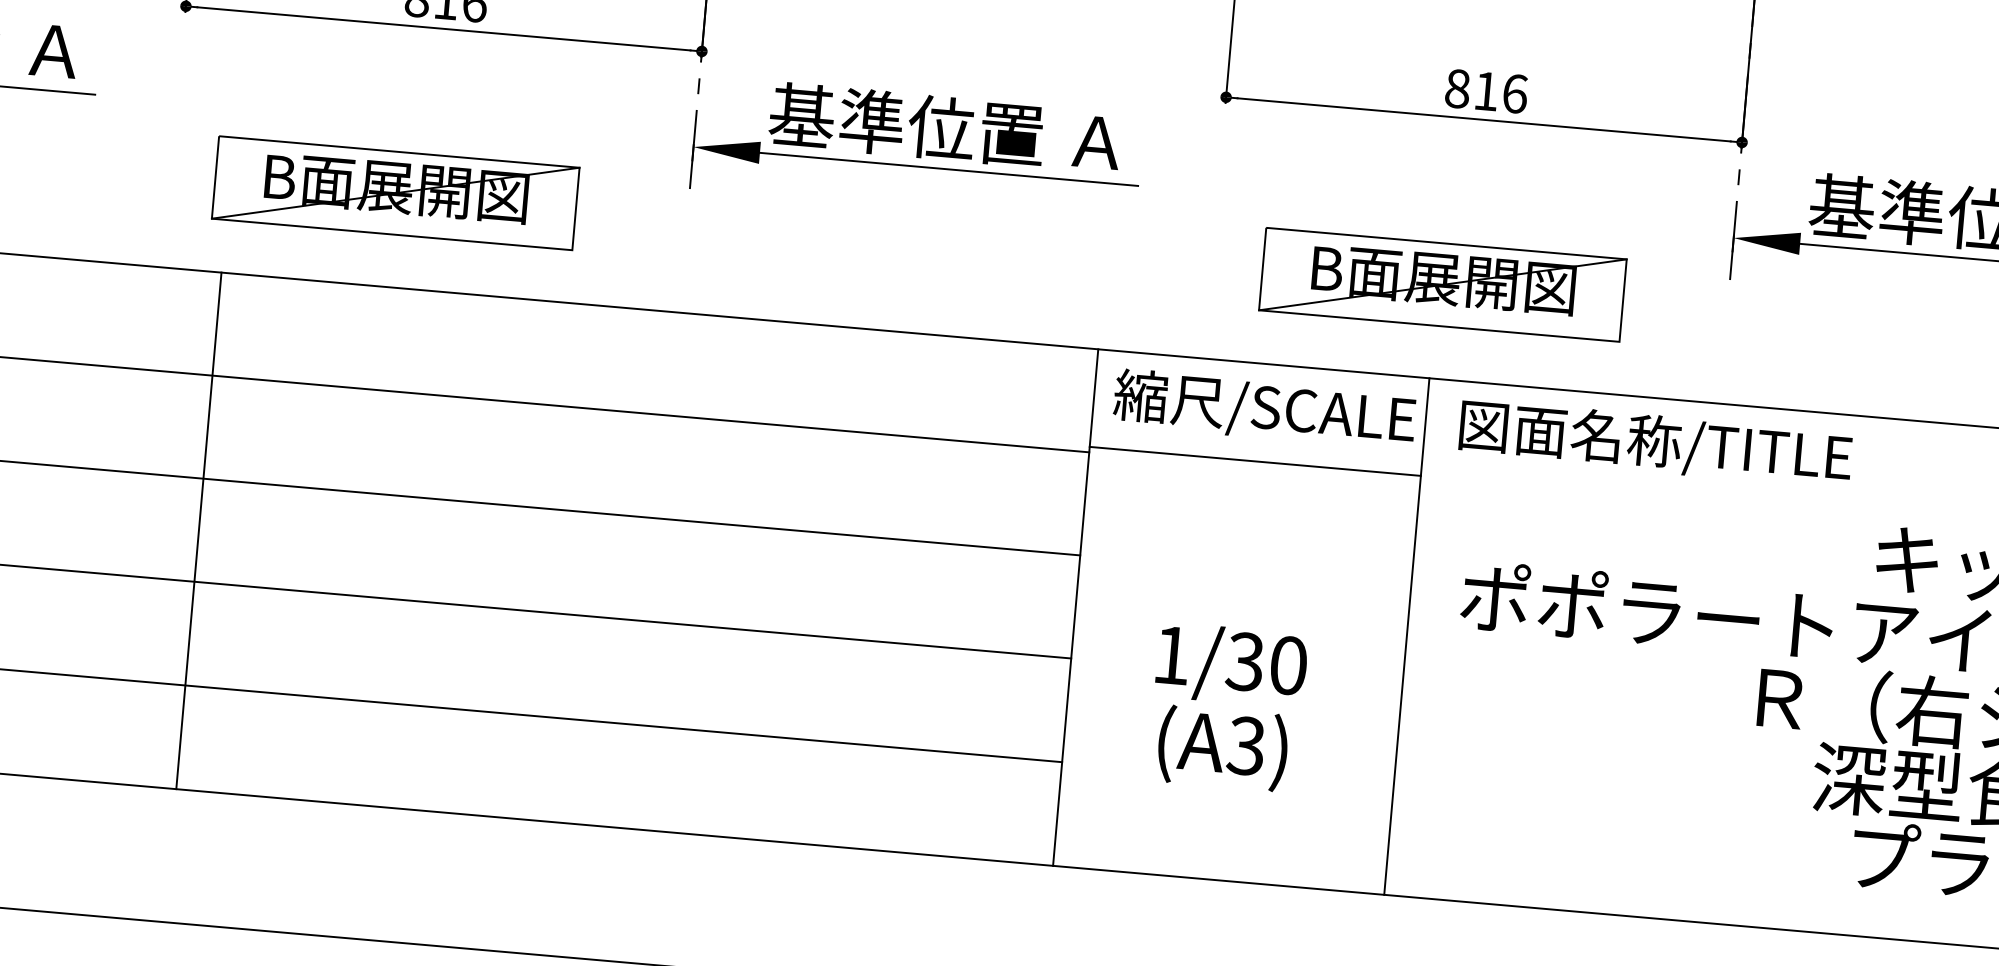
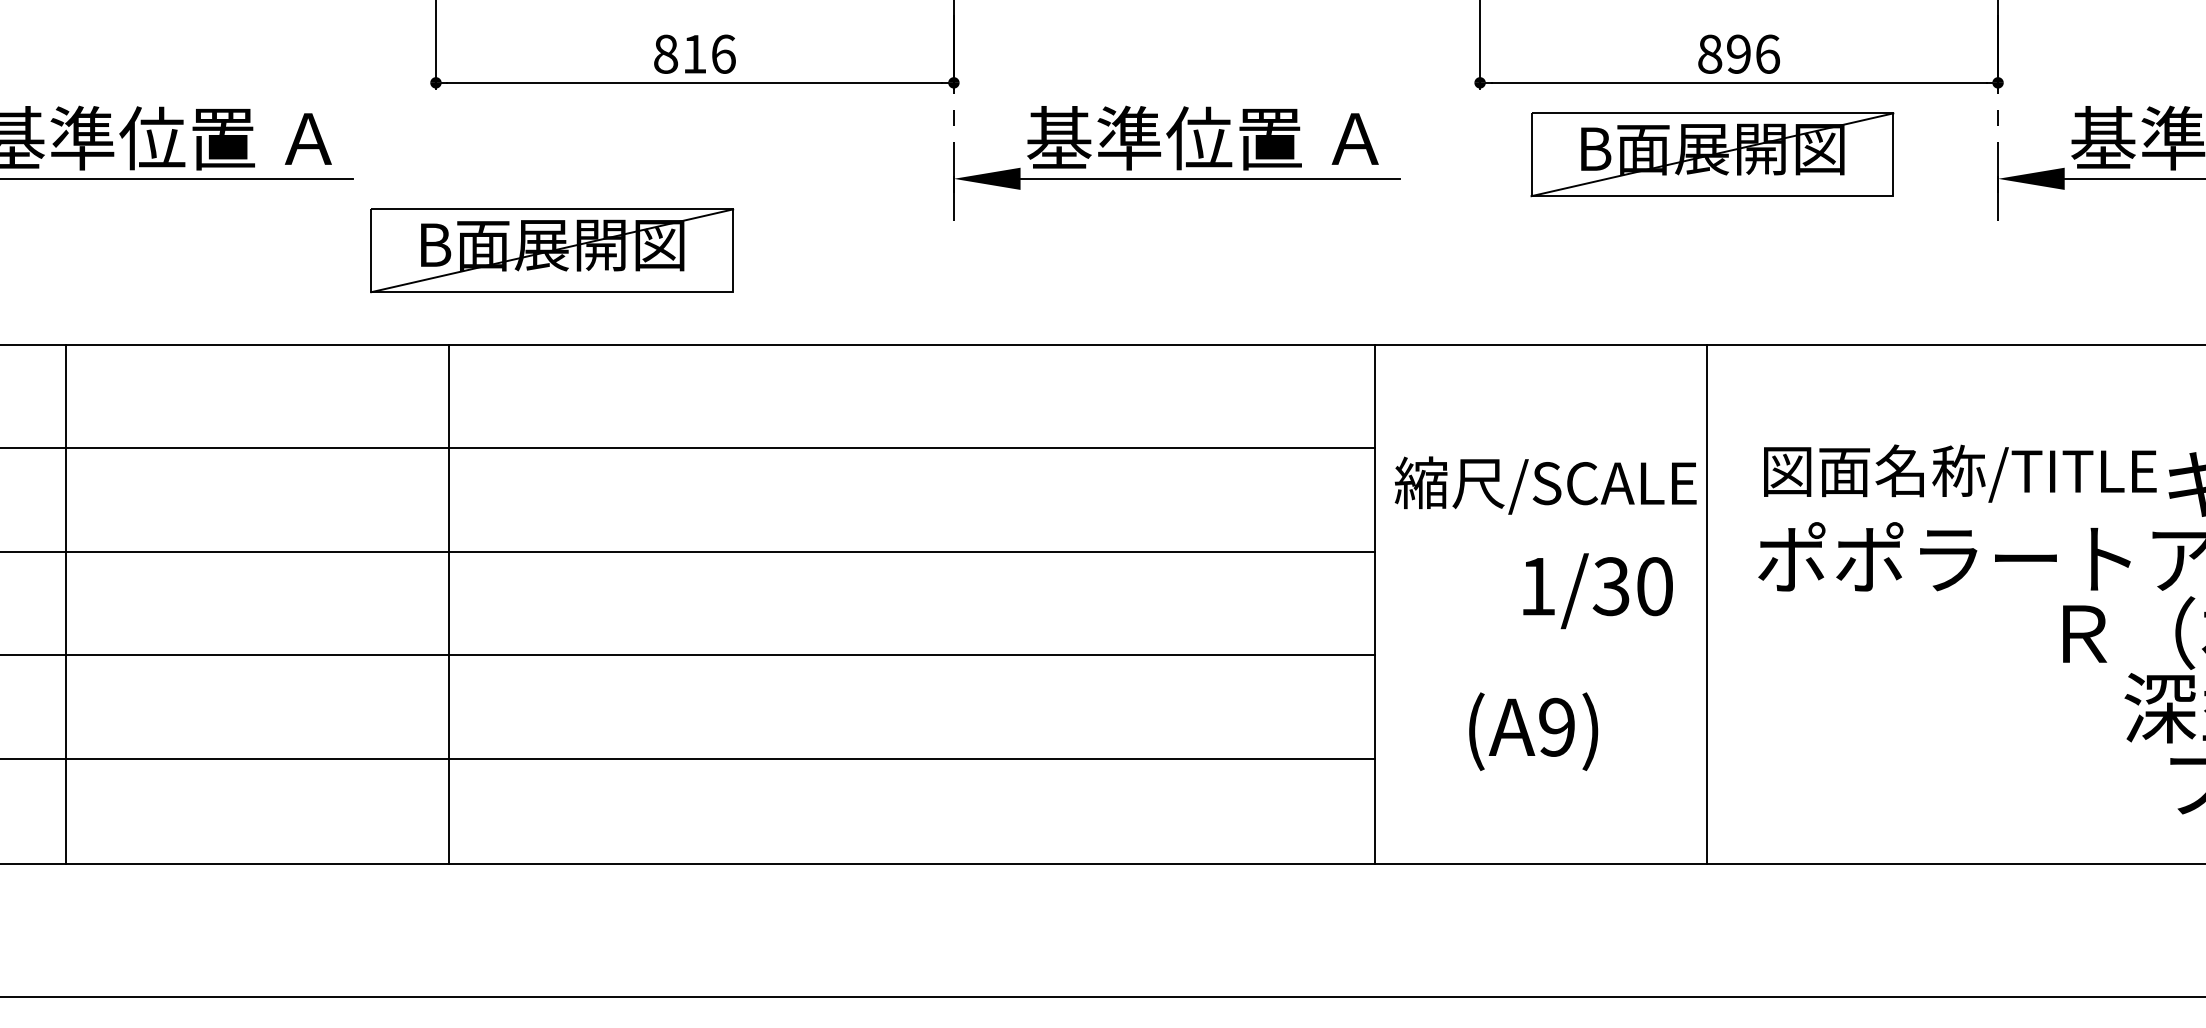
text: (1486, 90) -> (1738, 53), 816 -> 896
part: (396, 192) -> (552, 250), moved
part: (1443, 284) -> (1712, 154), moved
text: (1264, 409) -> (1545, 485), moved
text: (1655, 443) -> (1960, 473), moved
line: (1254, 461) -> (1540, 443), removed
line: (198, 531) -> (448, 604), moved
text: (1231, 665) -> (1597, 591), moved
text: (1246, 746) -> (1556, 727), (A3) -> (A9)

